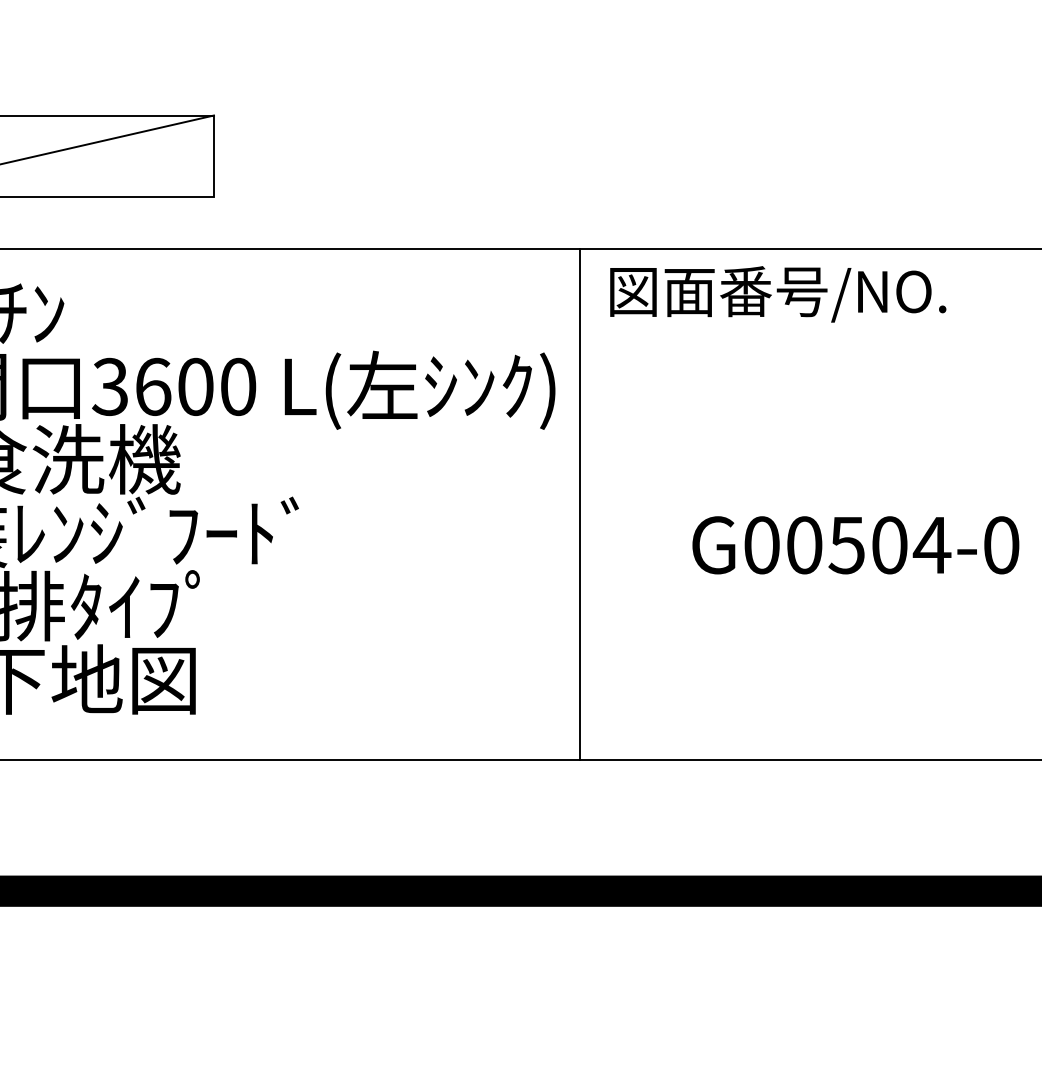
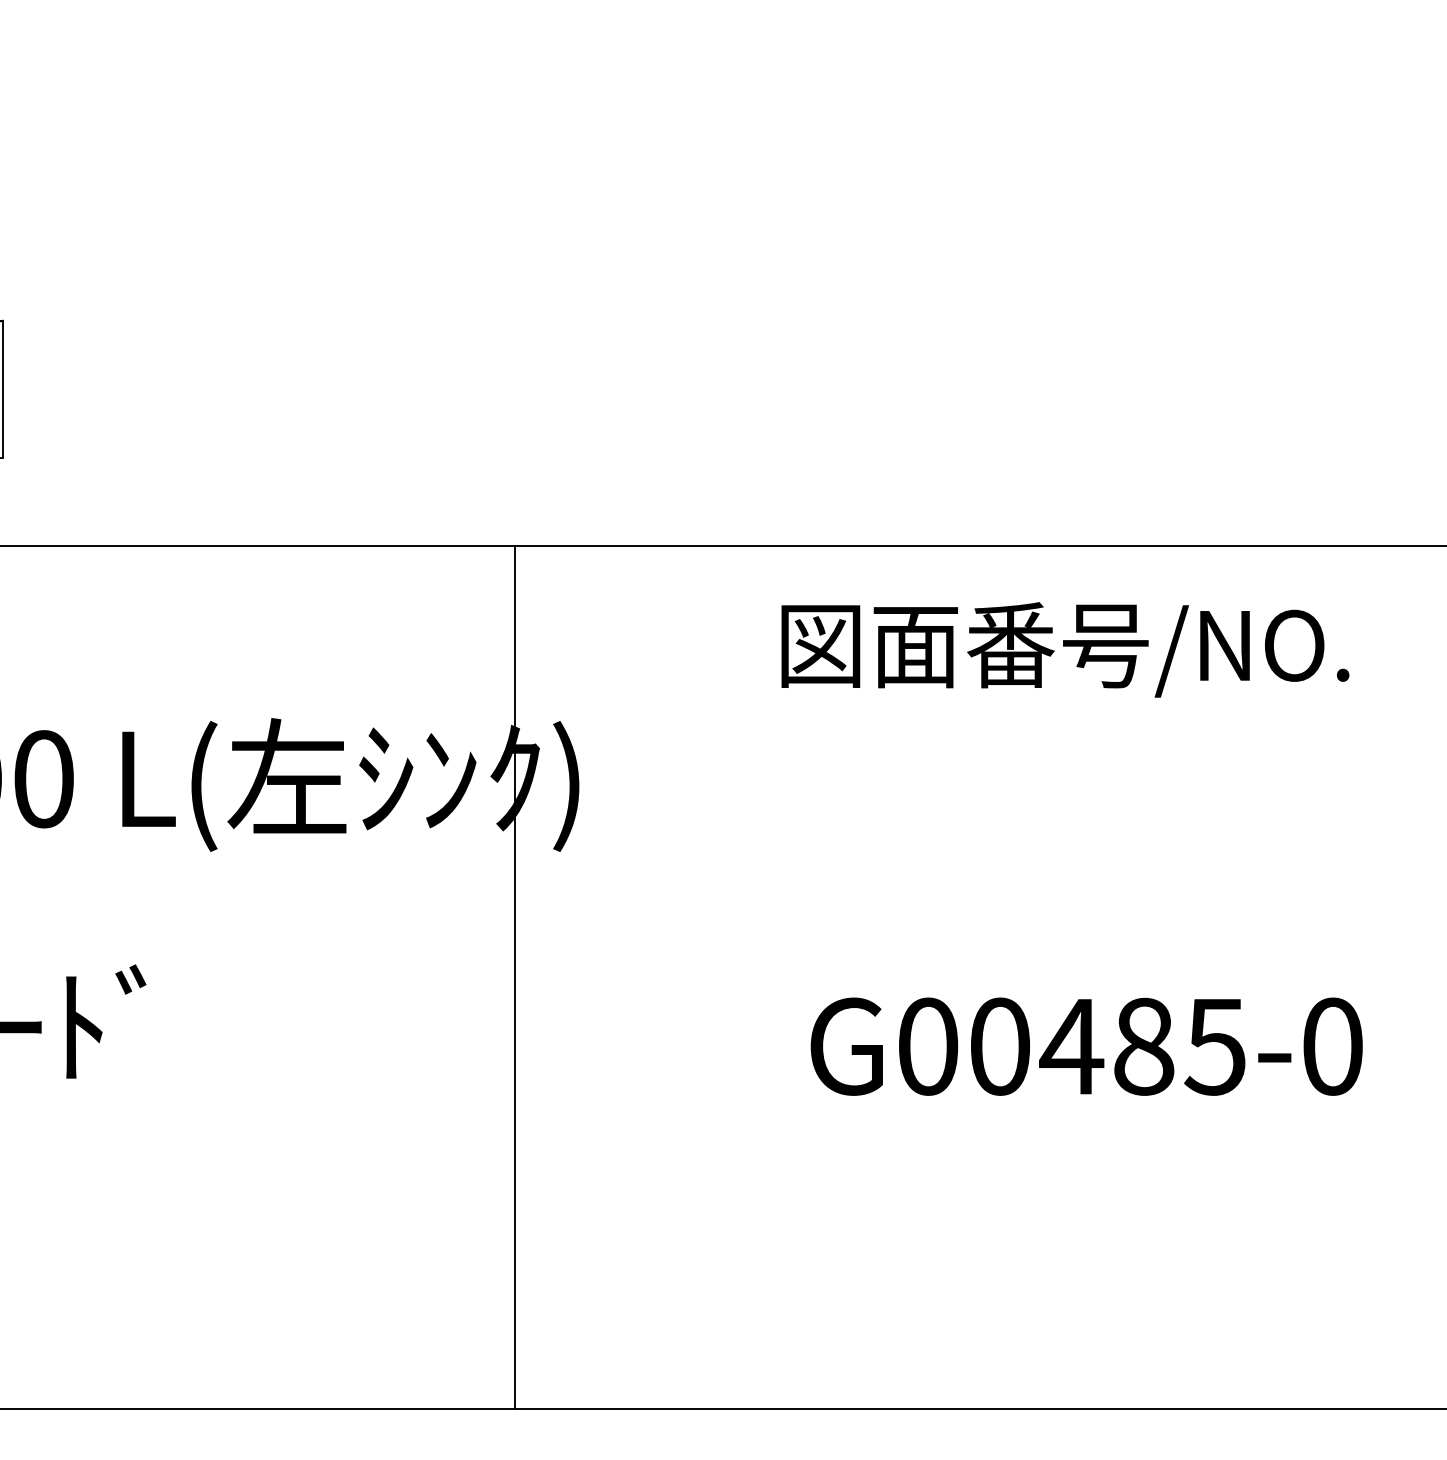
text: (778, 294) -> (1065, 650), moved
line: (580, 504) -> (515, 977), moved
text: (889, 545) -> (1143, 1047), G00504-0 -> G00485-0

